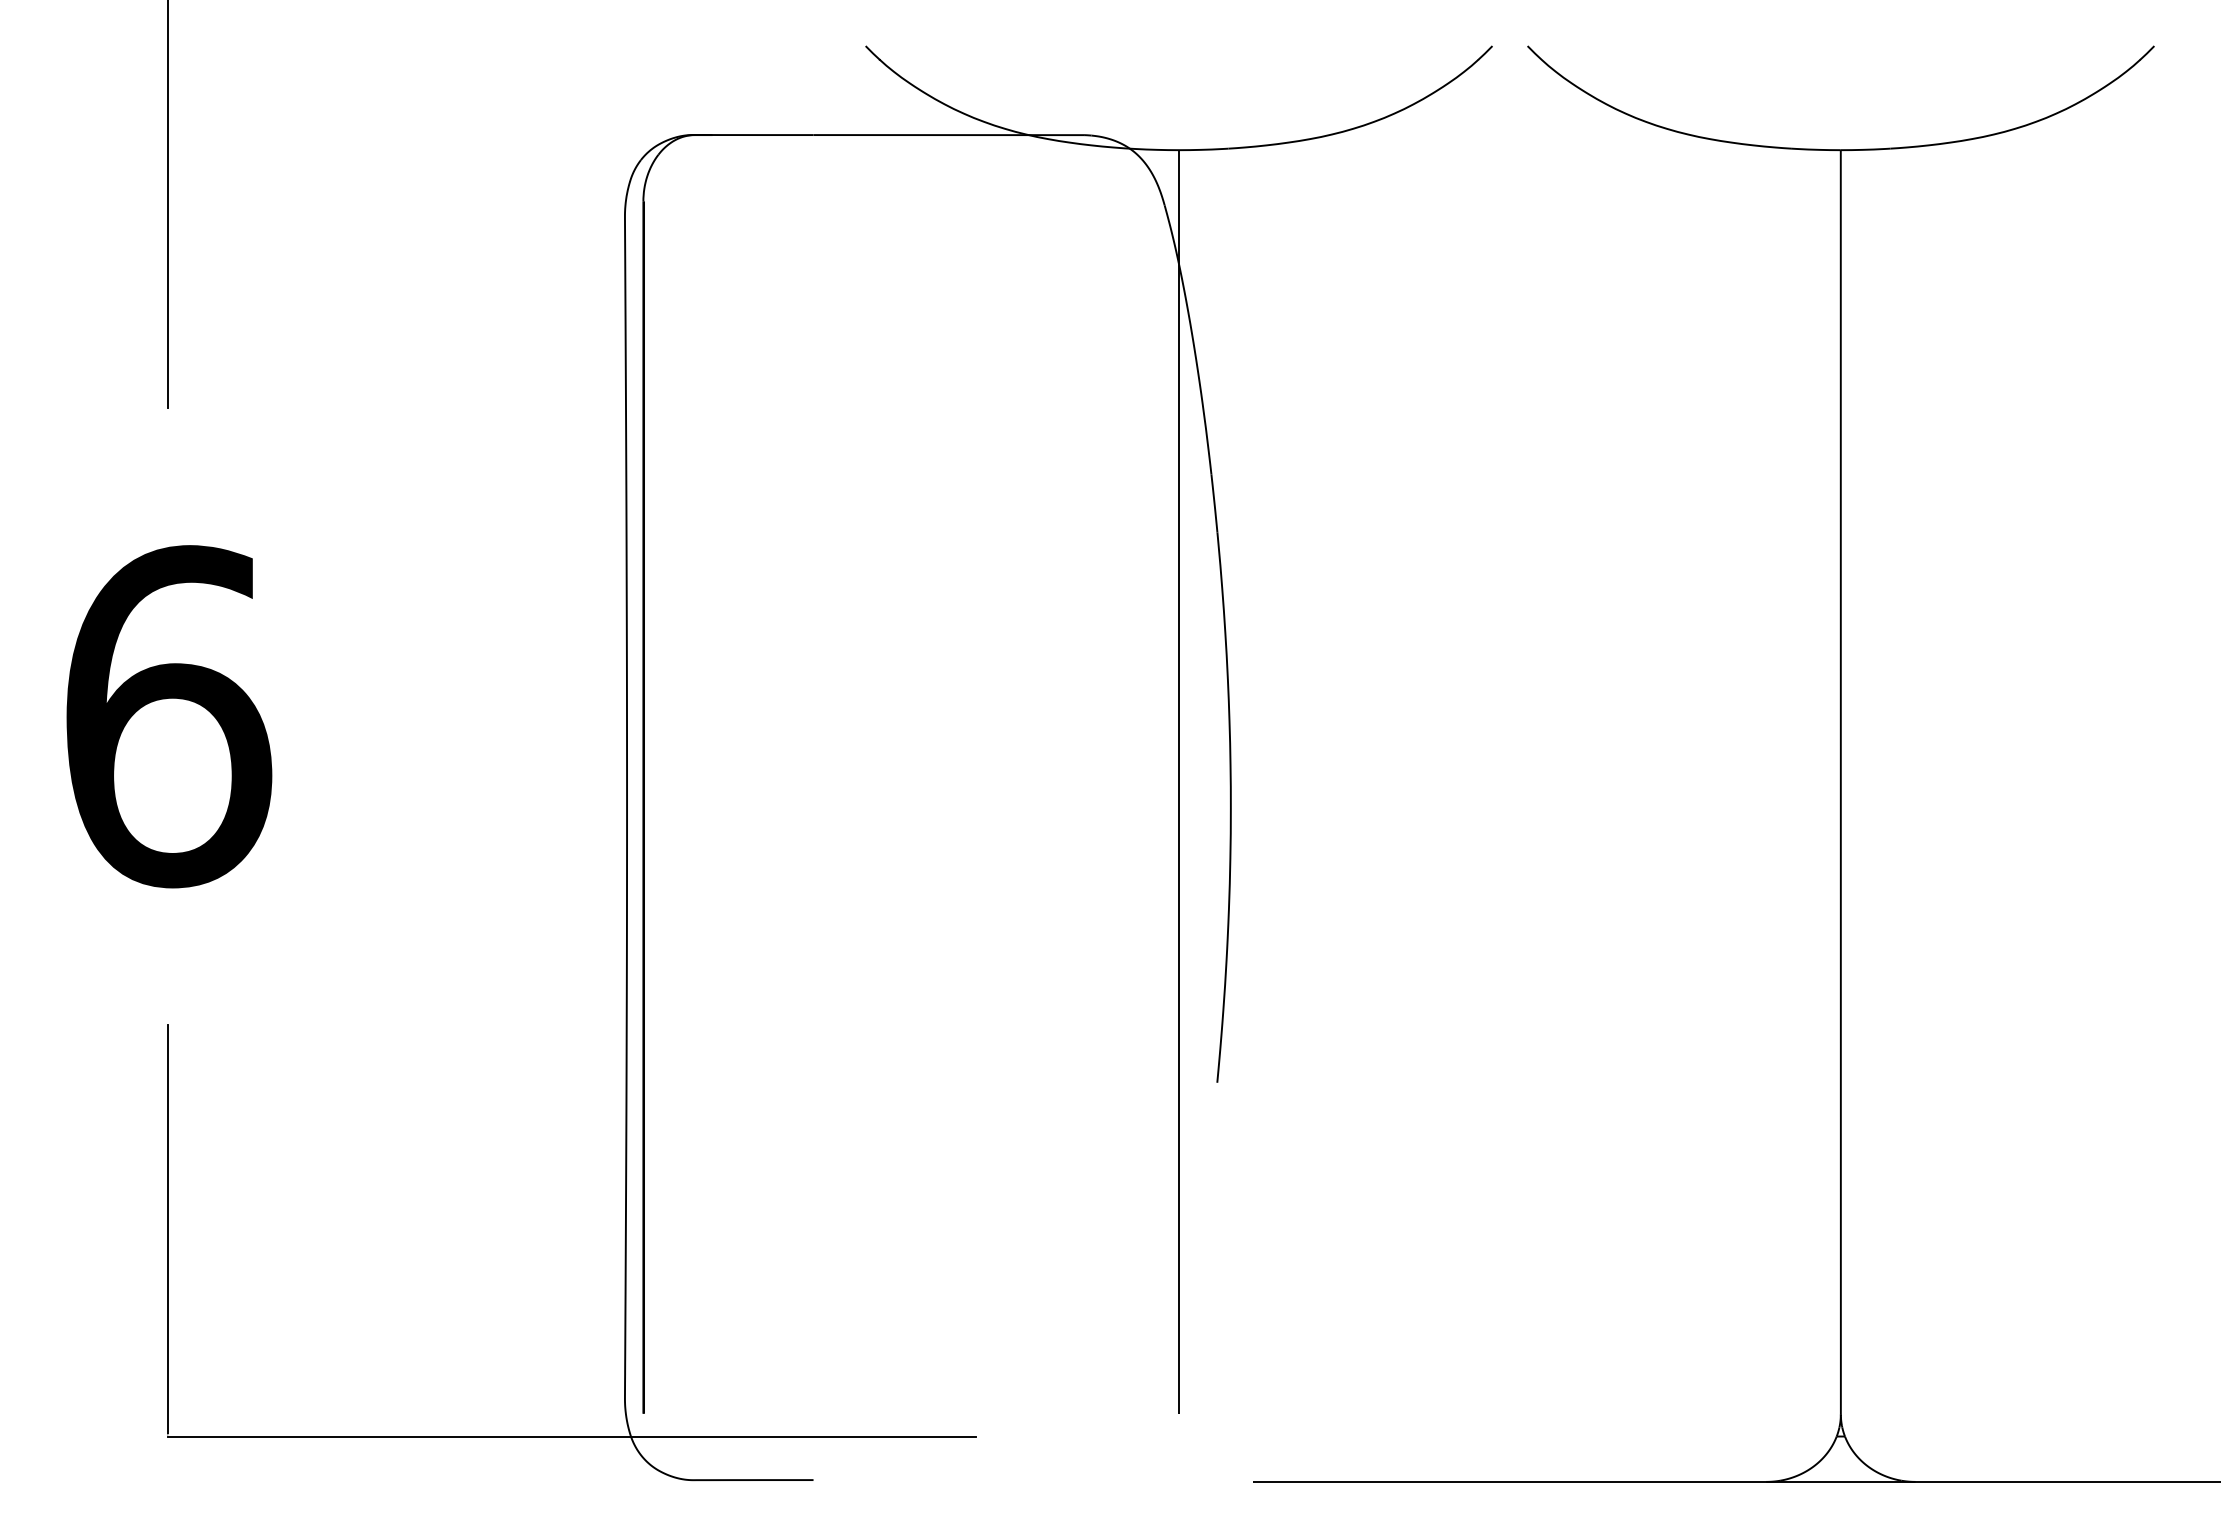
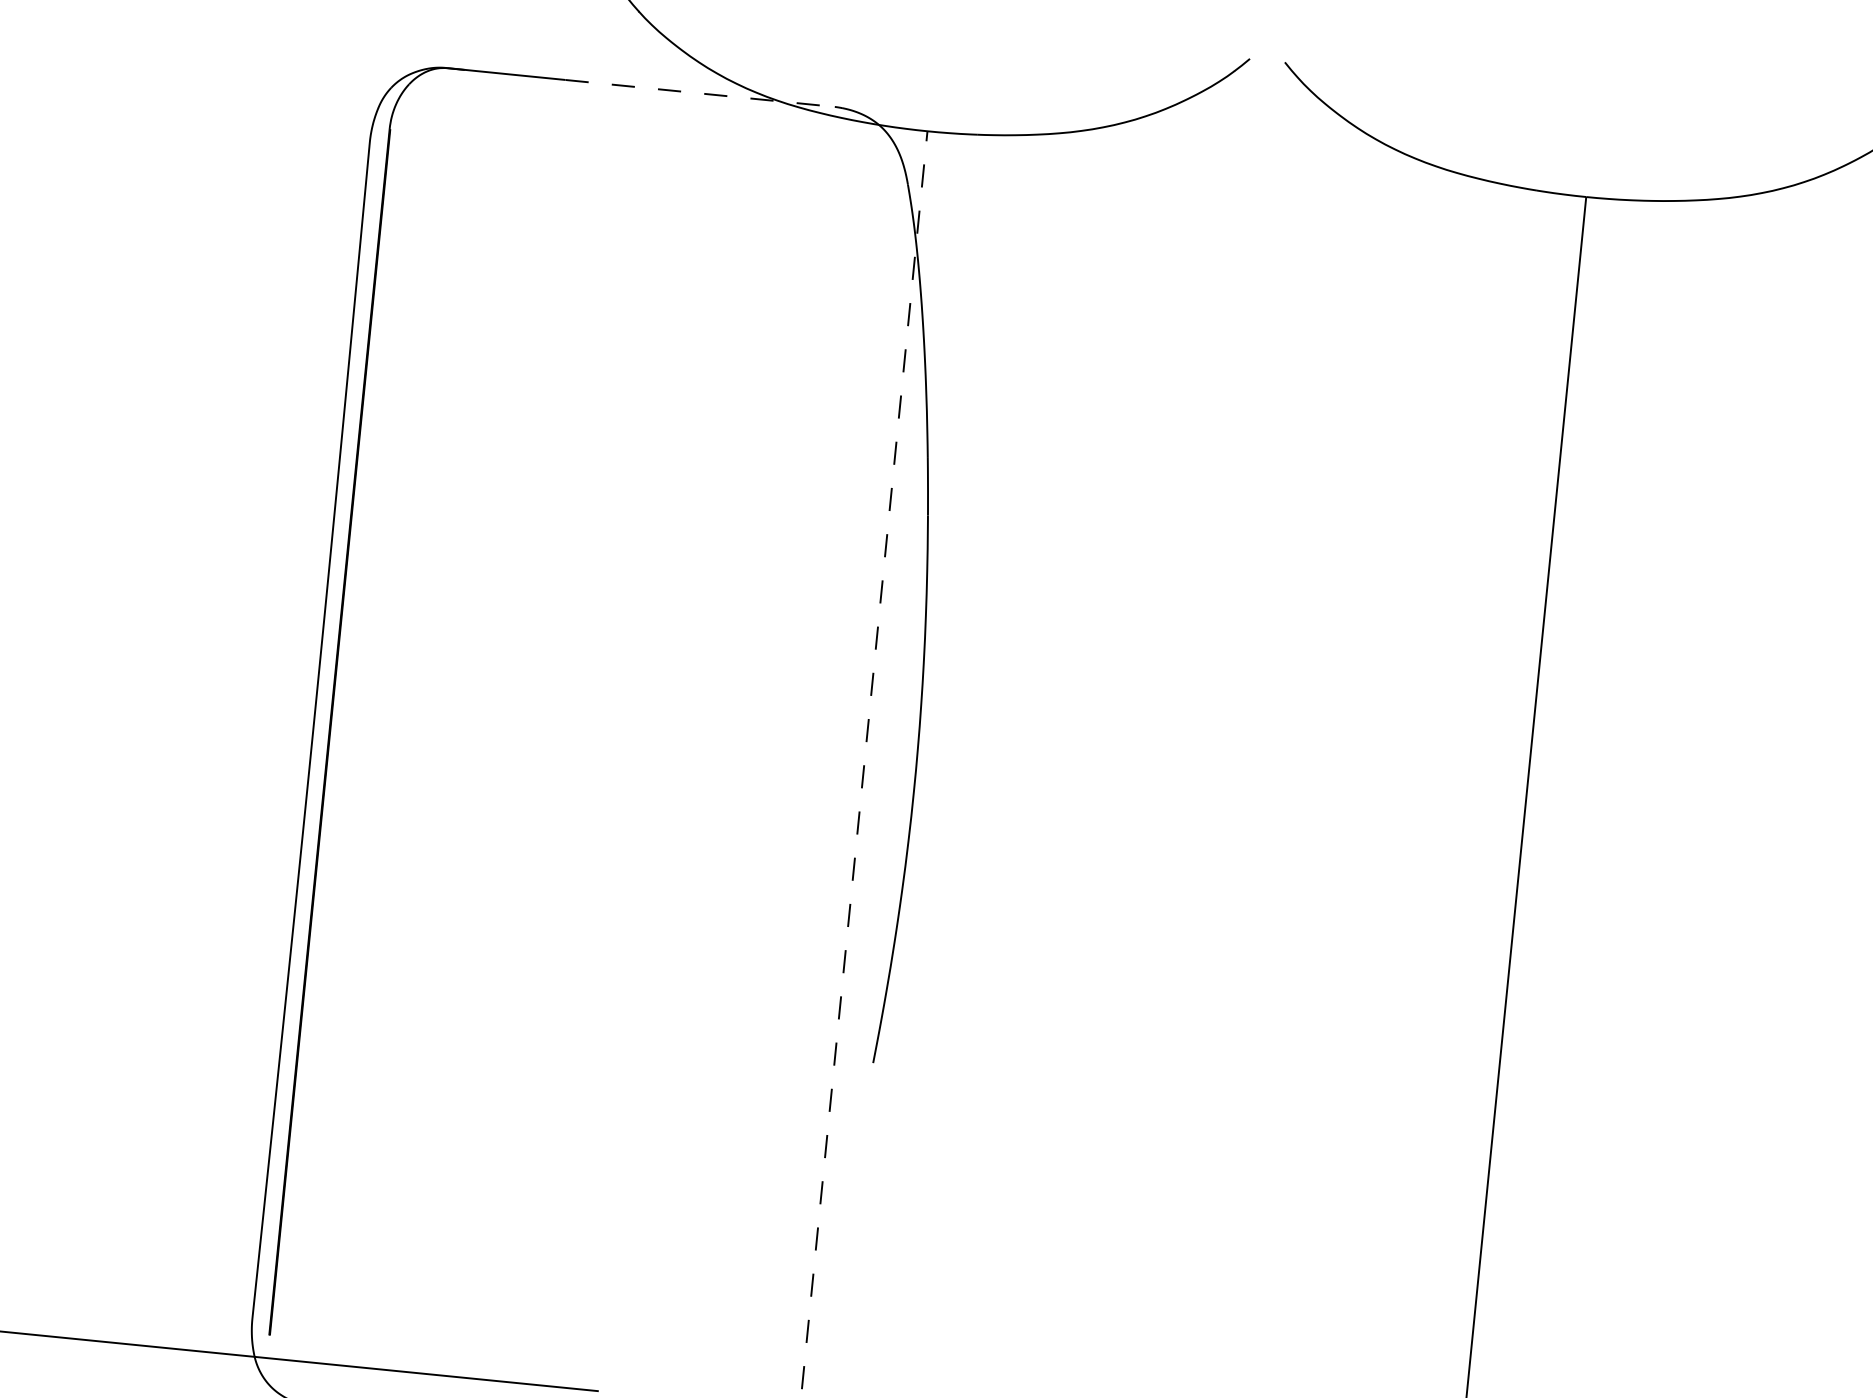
line: (949, 135) -> (700, 93), solid -> dashed
line: (1178, 781) -> (864, 759), solid -> dashed

